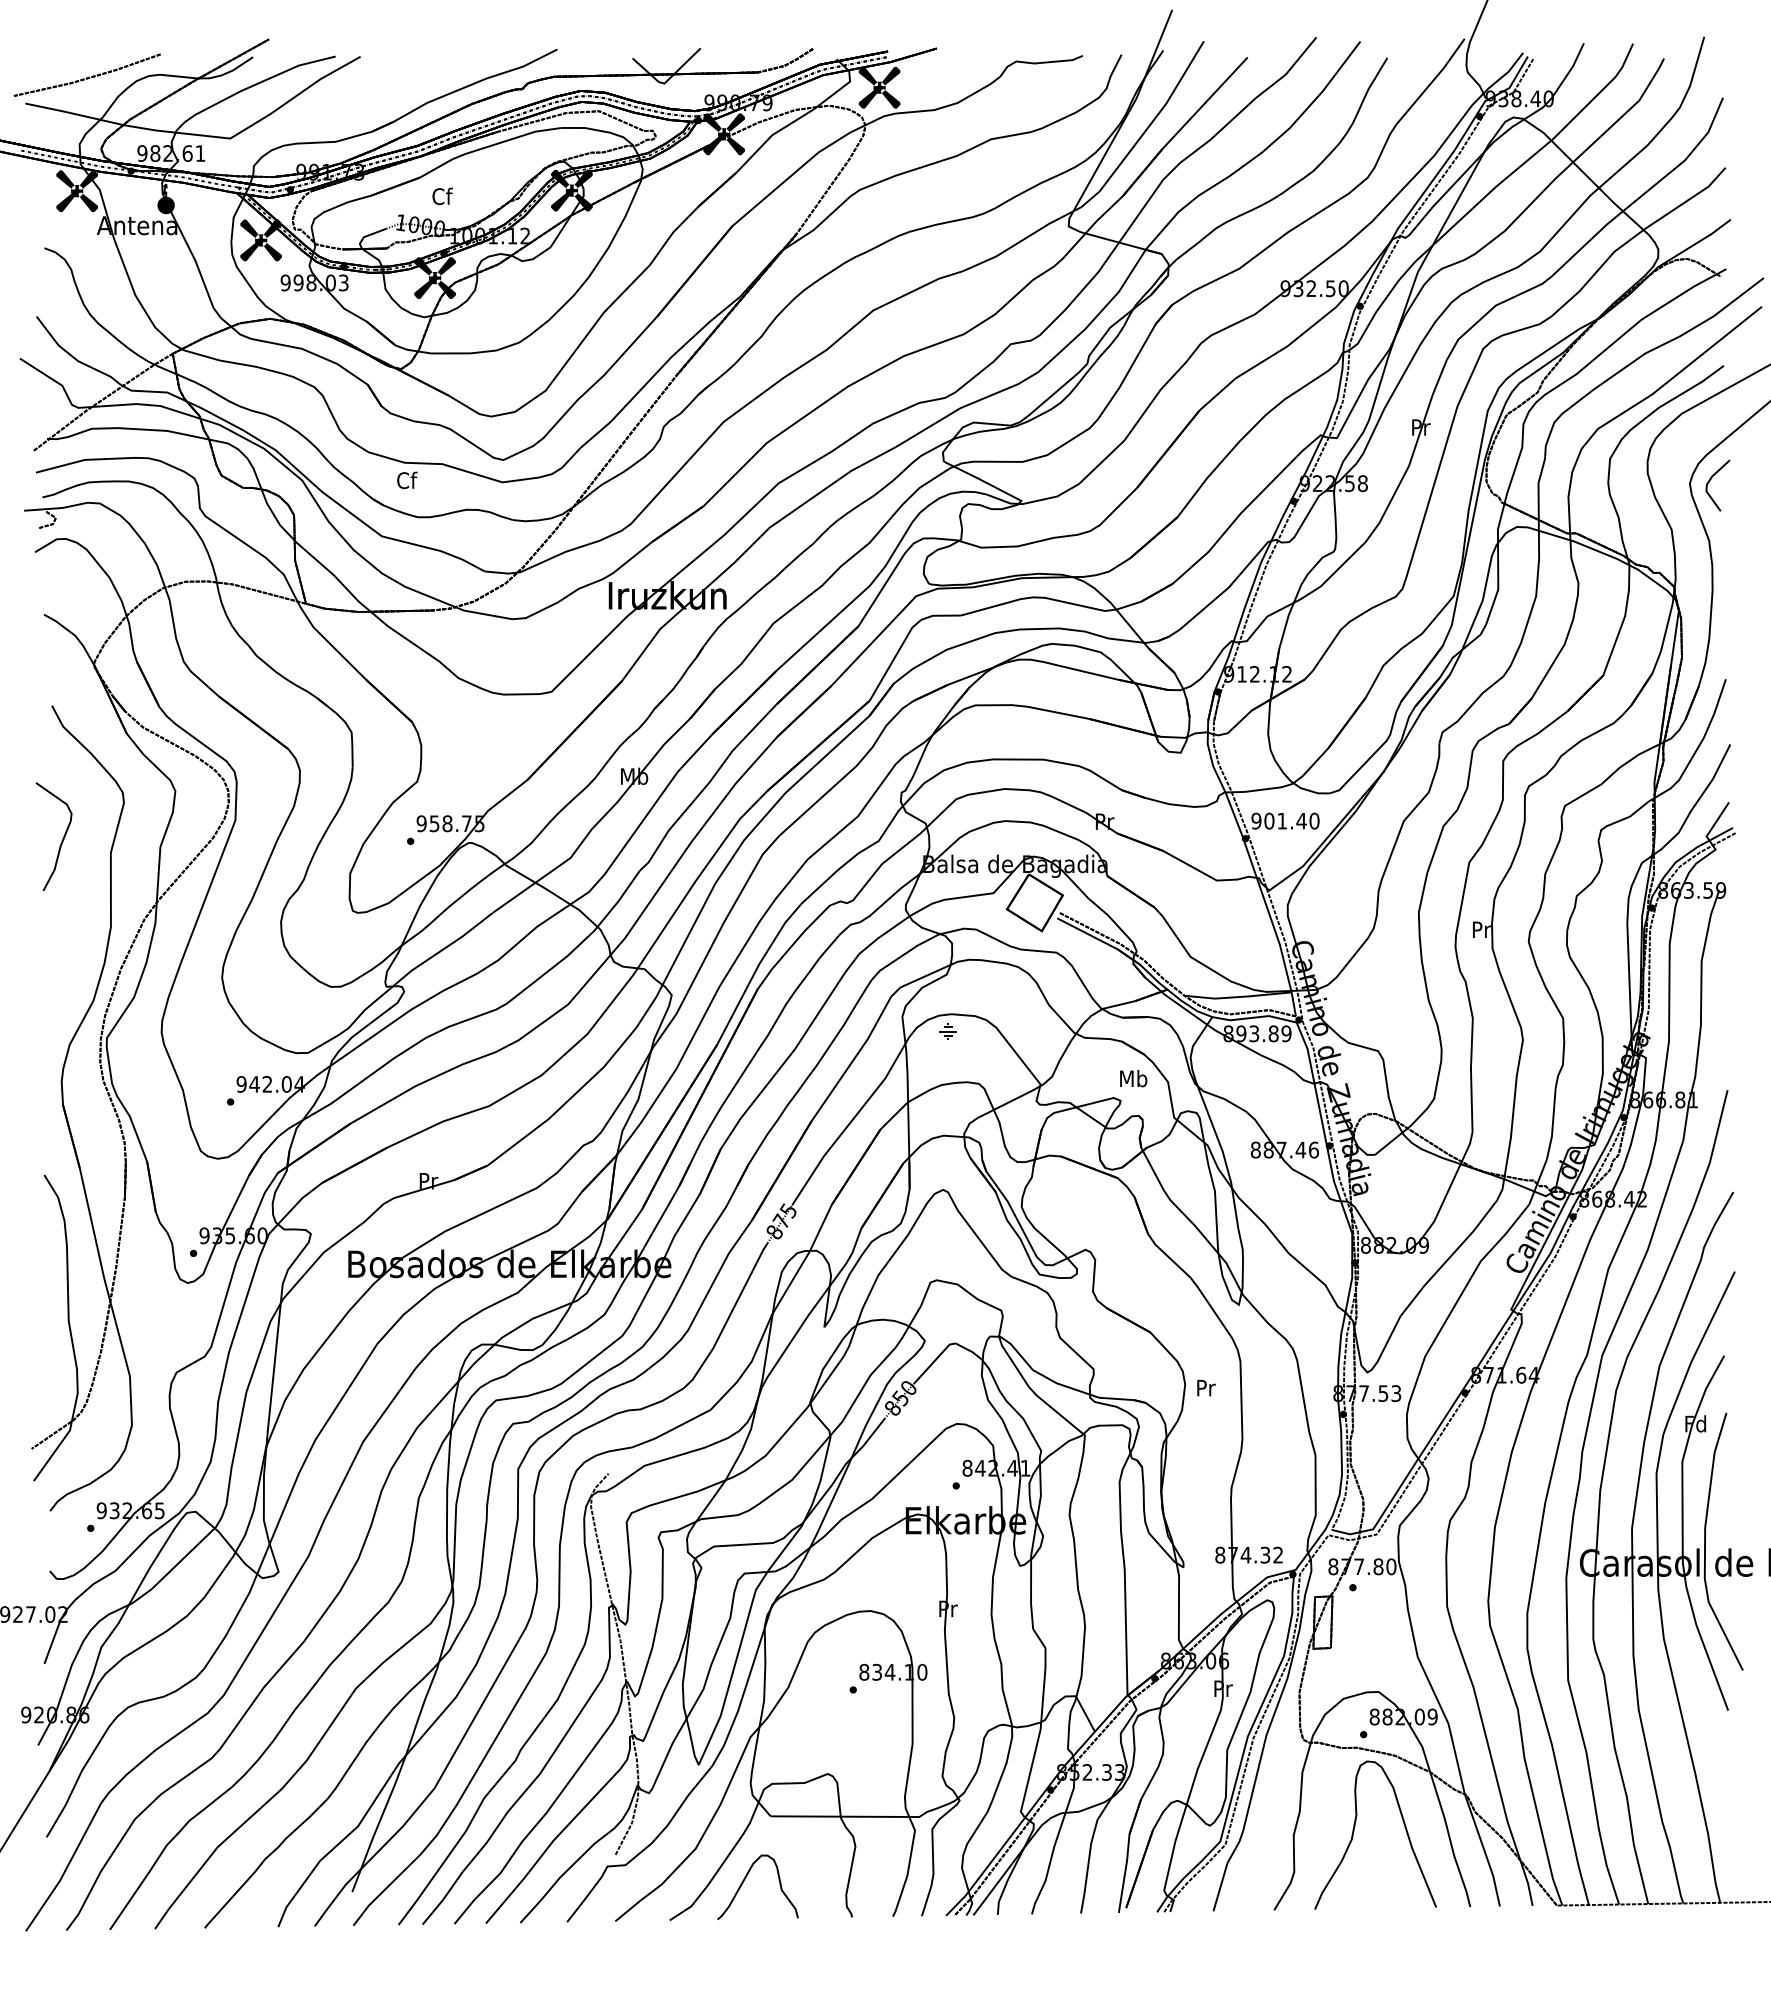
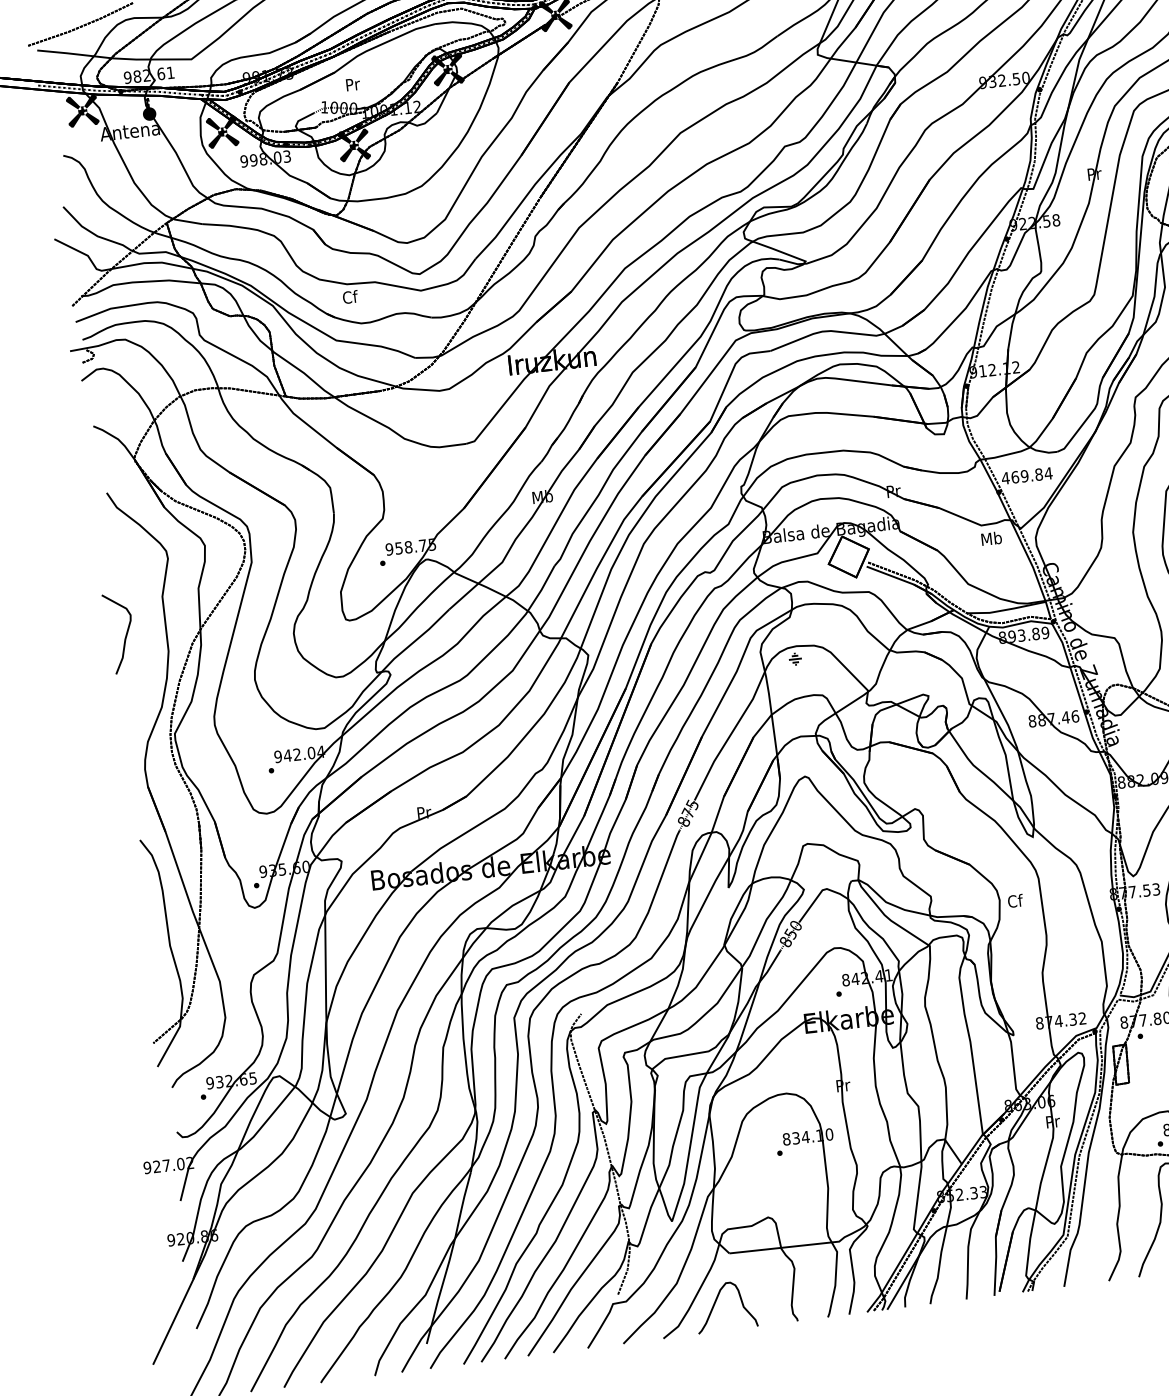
text: (442, 196) -> (352, 84), Cf -> Pr
text: (1285, 820) -> (1027, 475), 901.40 -> 469.84
curve: (62, 838) -> (125, 634), moved
text: (1133, 1078) -> (991, 538), moved
text: (1206, 1387) -> (1015, 900), Pr -> Cf

